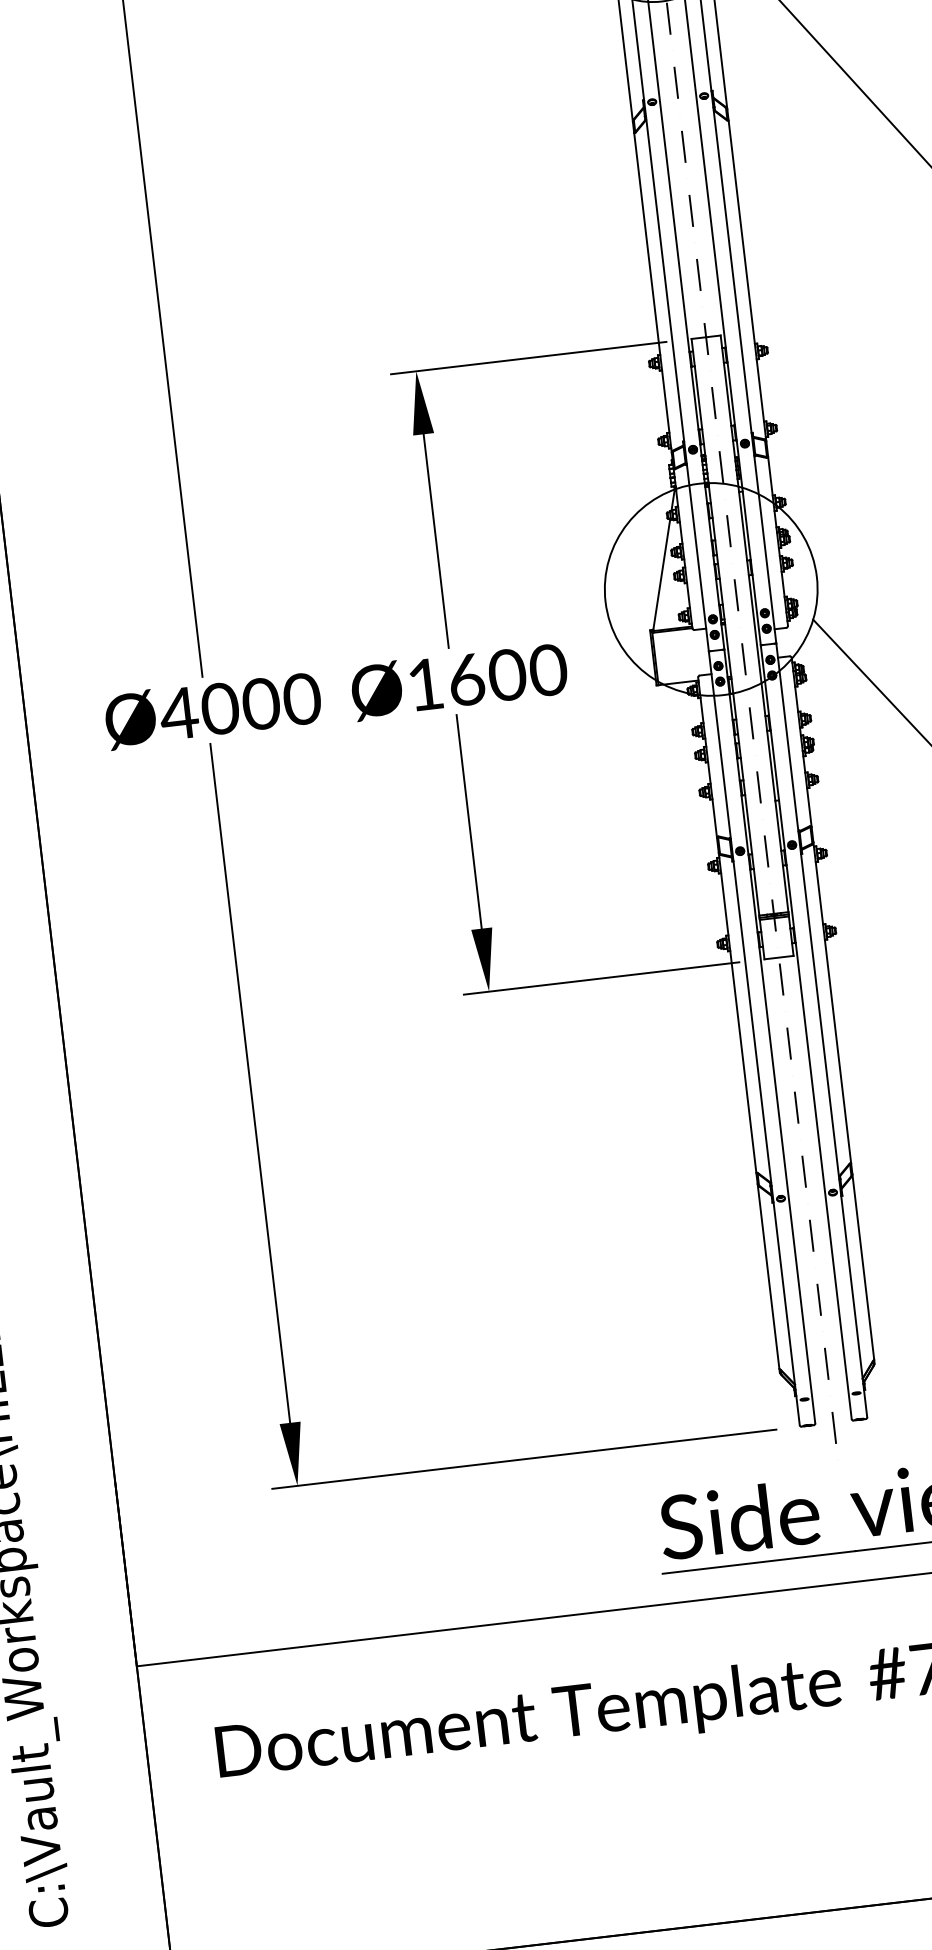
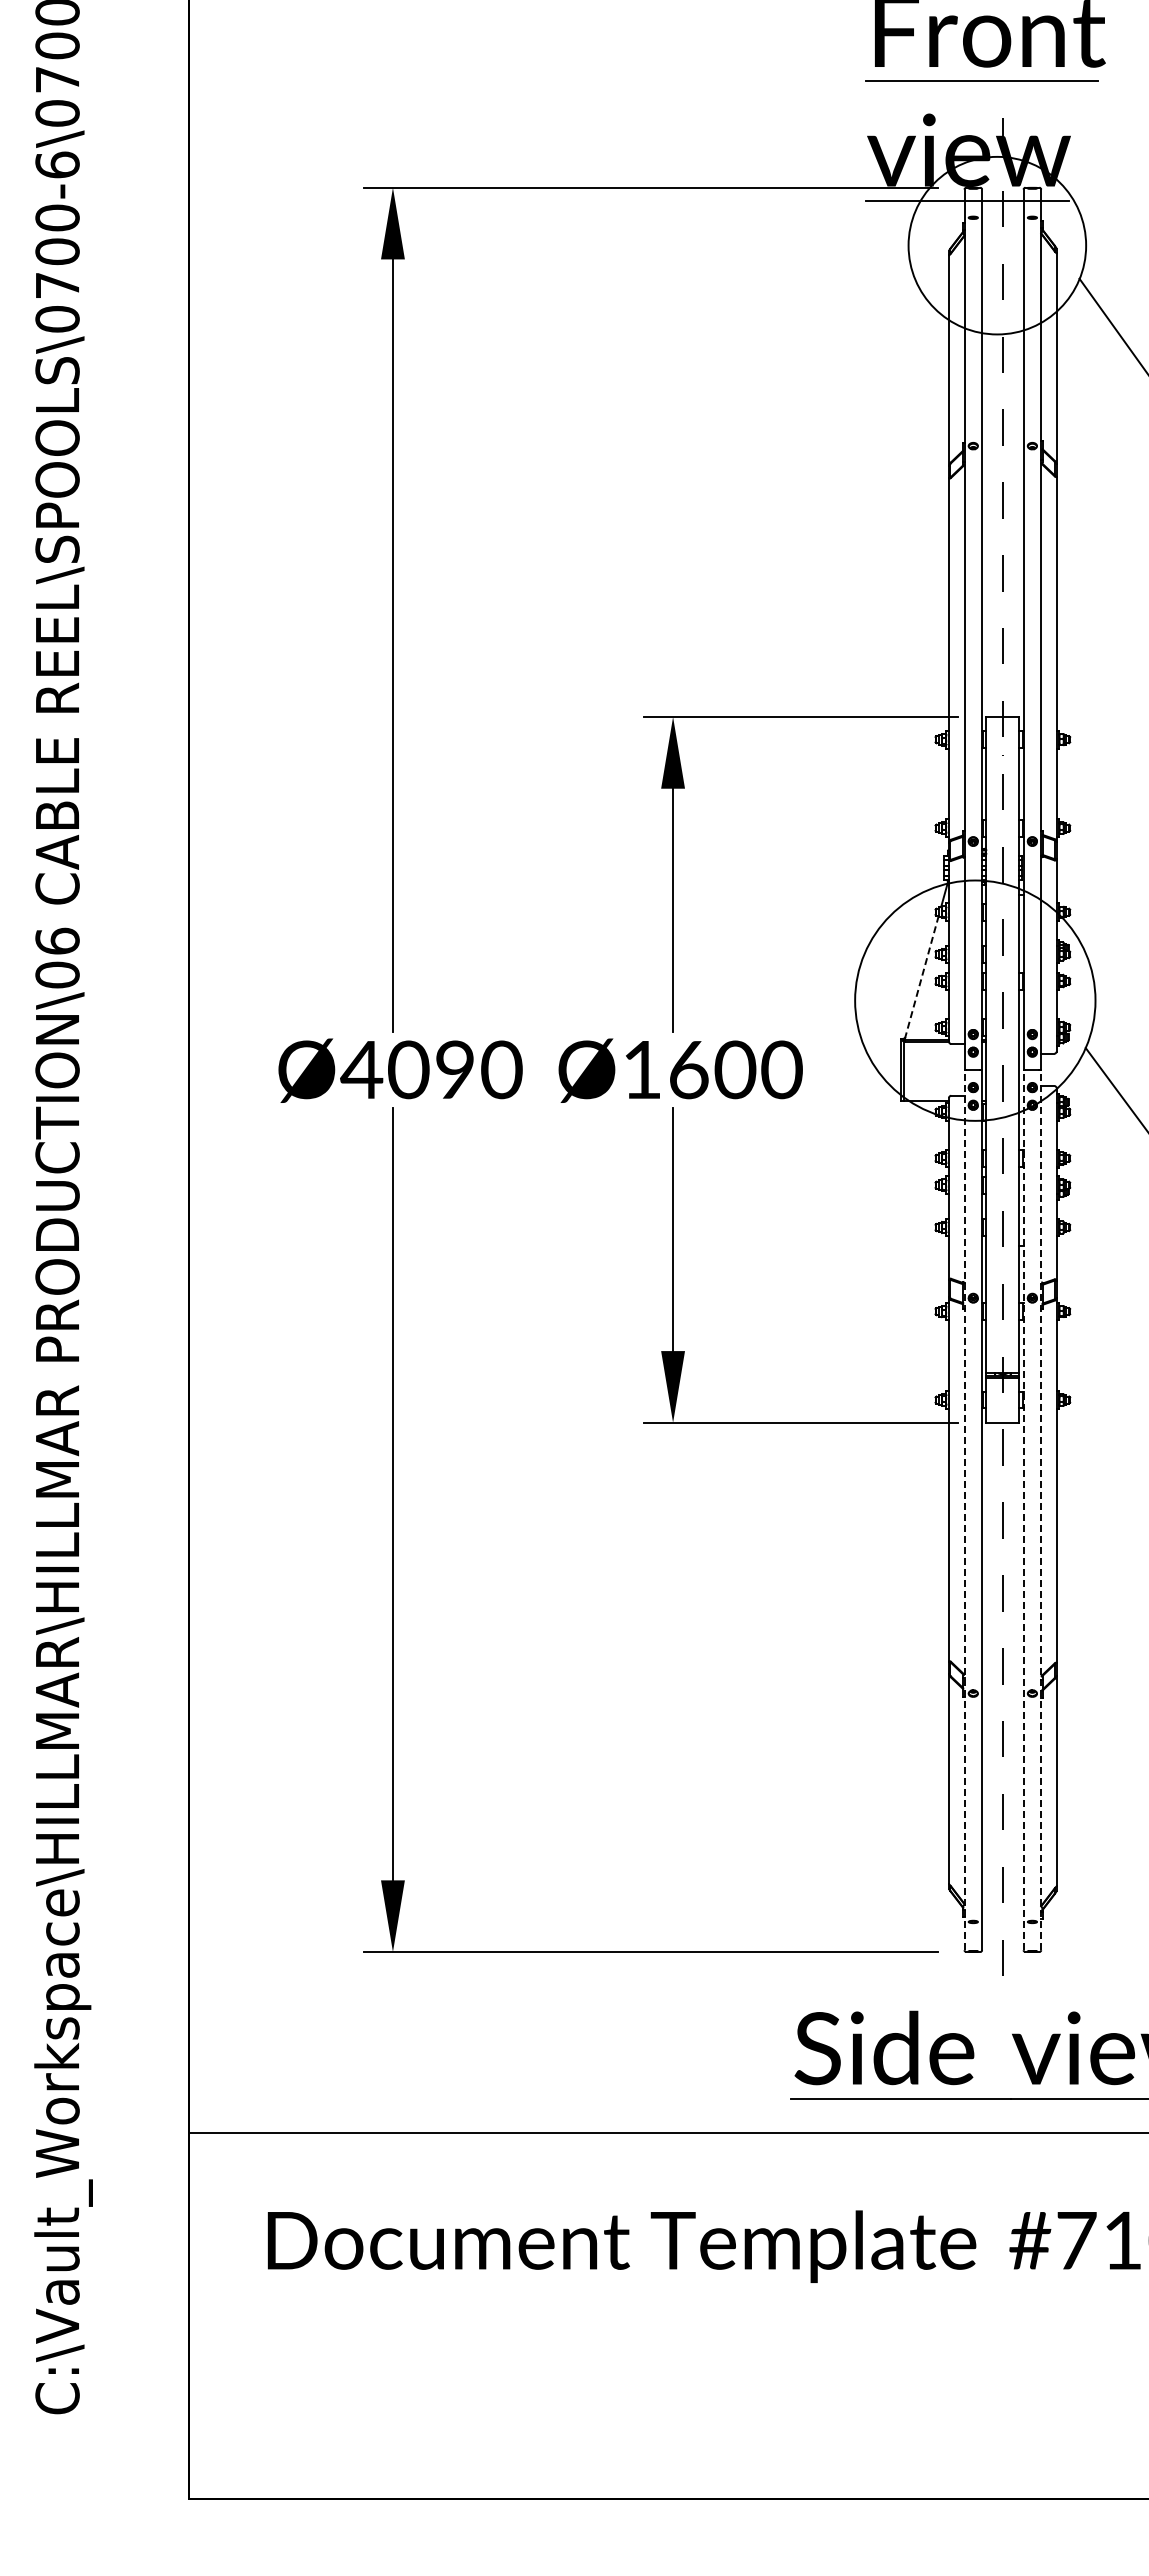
line: (661, 575) -> (921, 978), solid -> dashed
text: (261, 704) -> (455, 1070), Ø4000 -> Ø4090
line: (821, 1029) -> (1041, 1509), solid -> dashed
line: (806, 1031) -> (1023, 1509), solid -> dashed
line: (754, 1037) -> (964, 1509), solid -> dashed

